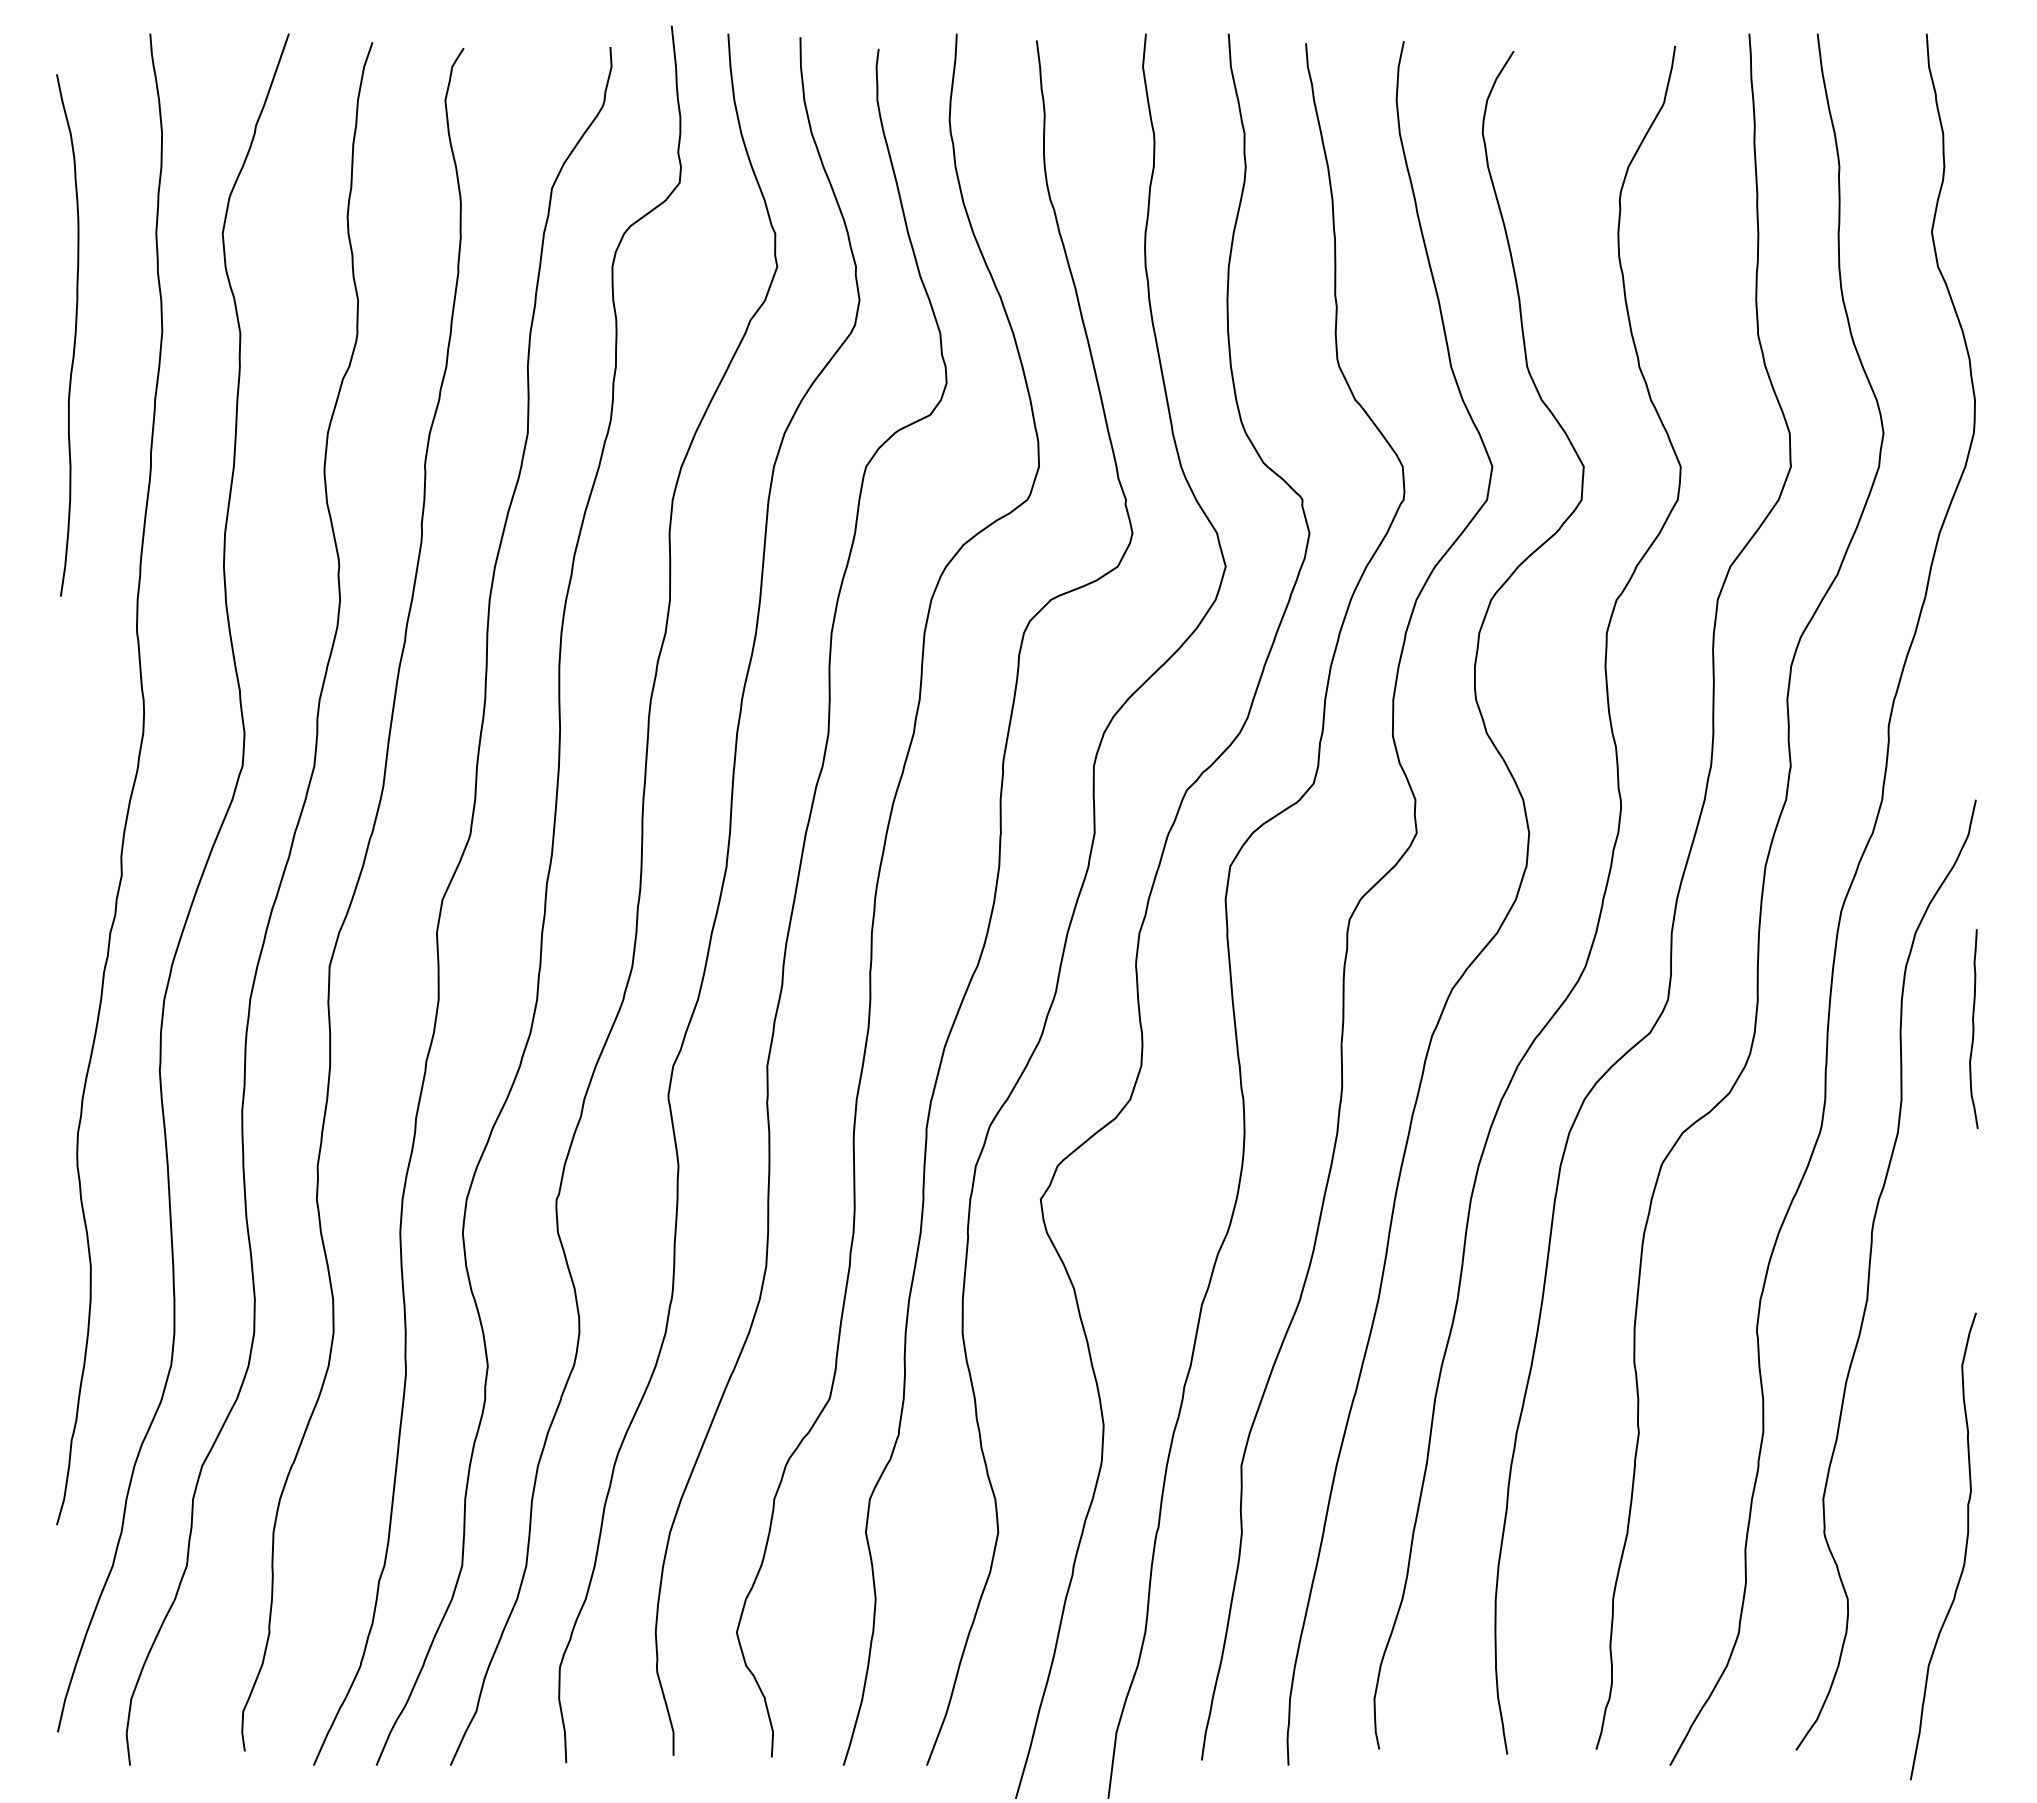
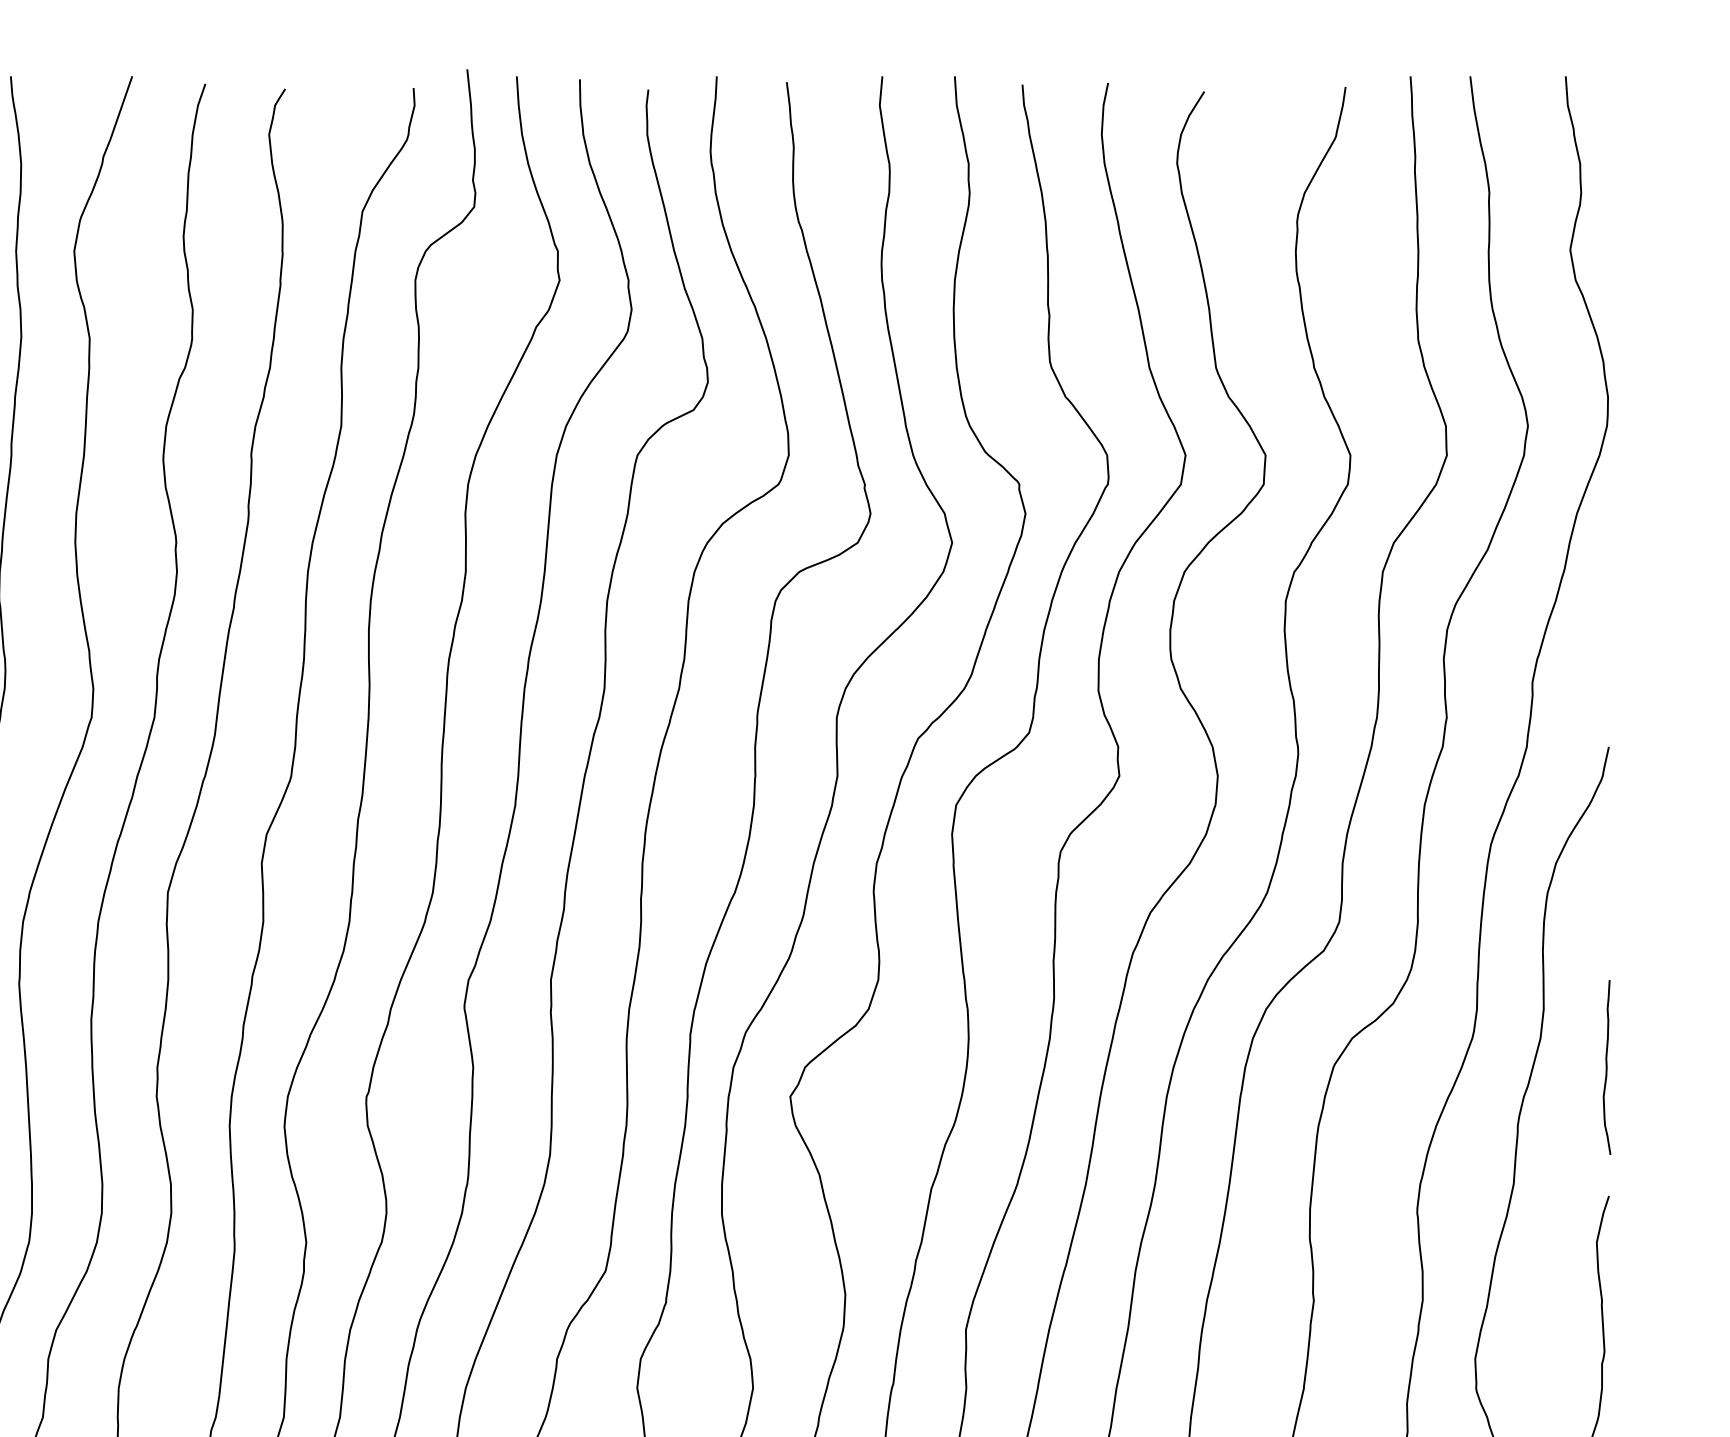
curve: (1973, 1028) -> (1606, 1066), moved

